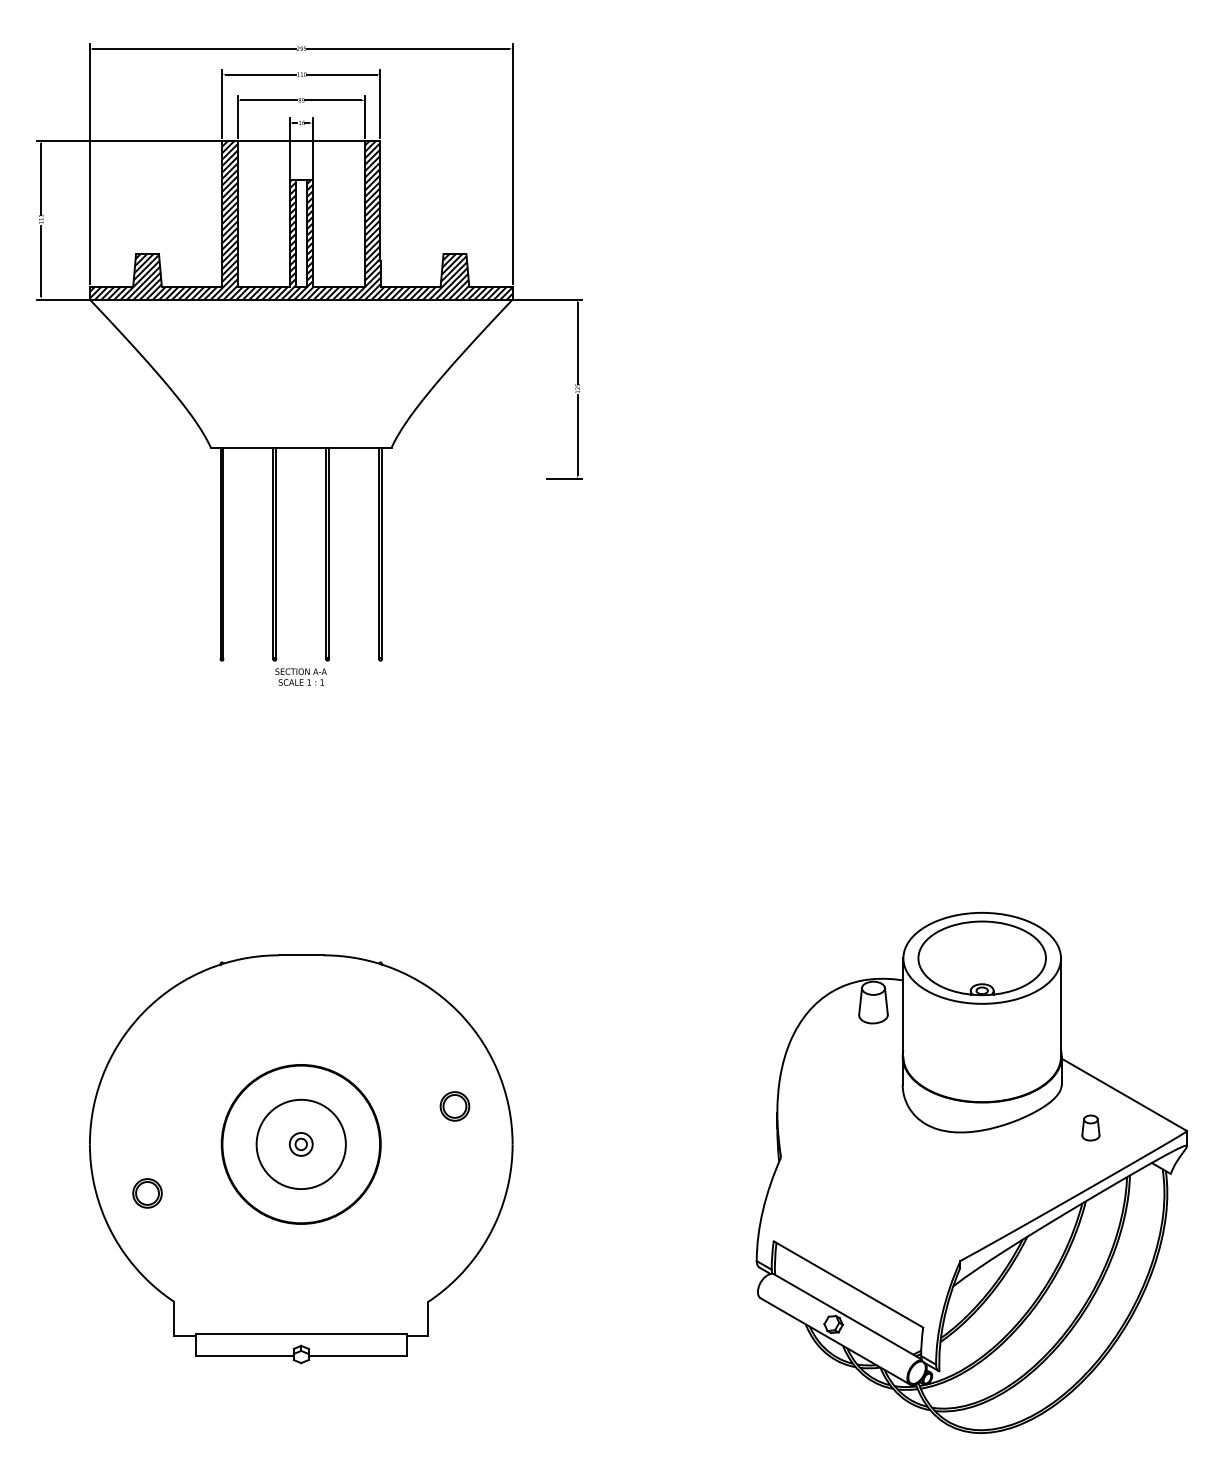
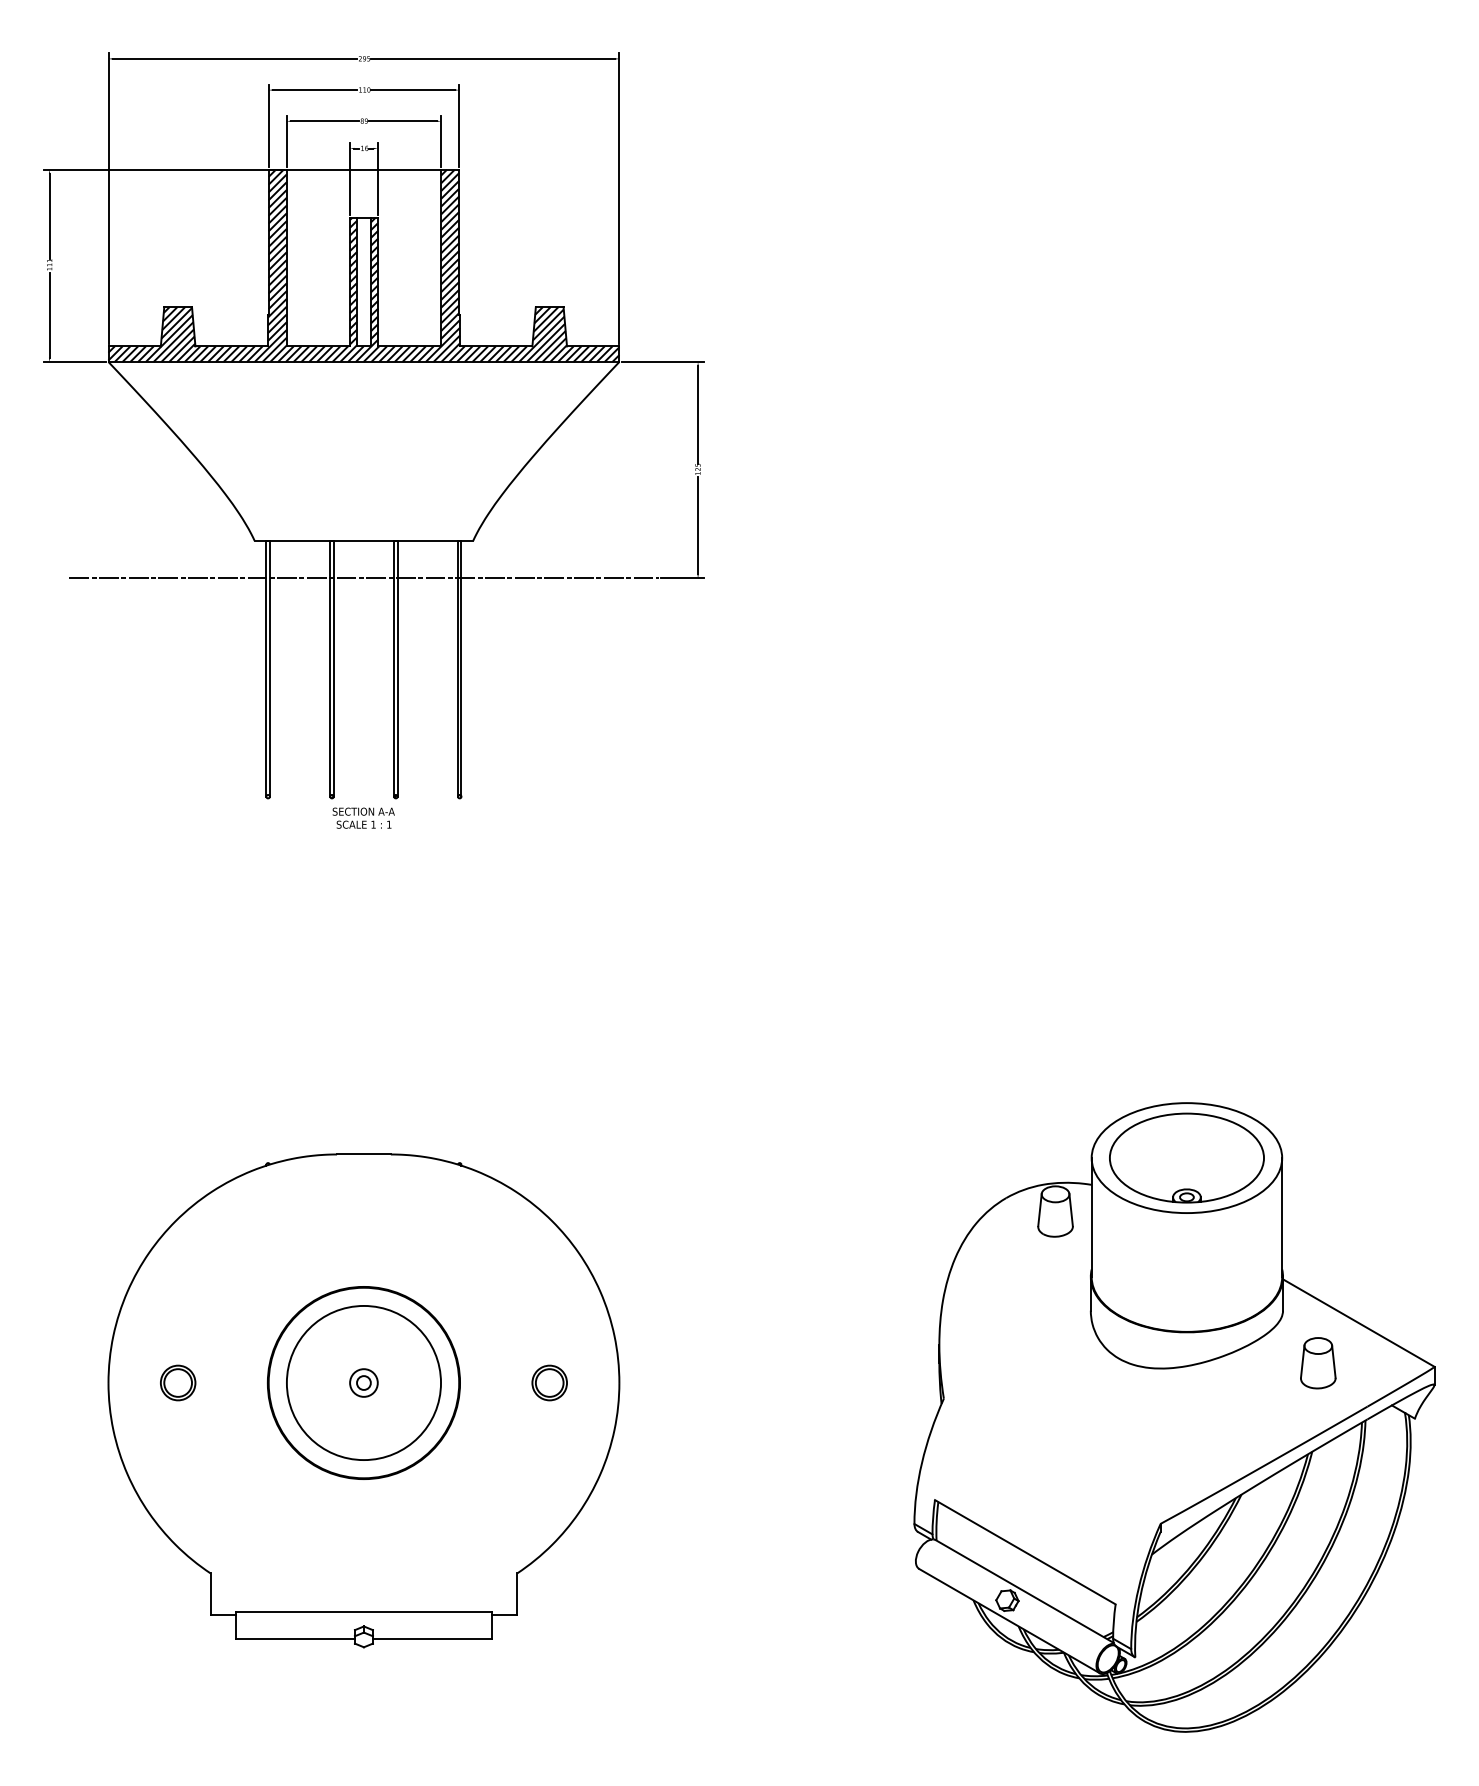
line: (300, 478) -> (363, 578), added
part: (454, 1106) -> (549, 1383), moved
part: (1090, 1127) -> (1317, 1362), size x1.67
circle: (301, 1144) -> (364, 1383), size x1.43
part: (147, 1193) -> (178, 1383), moved

